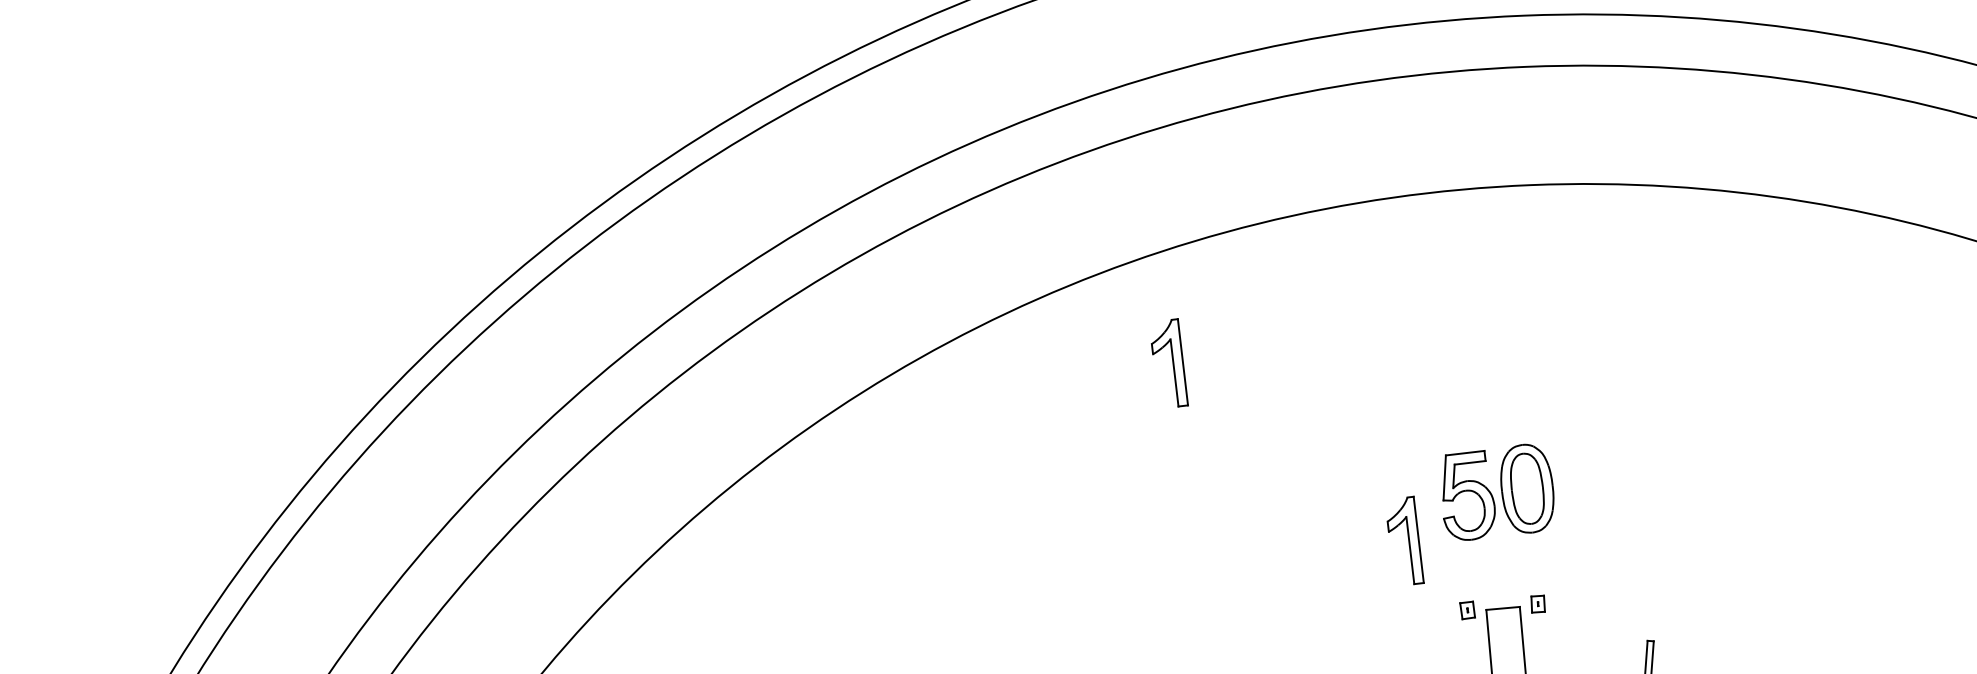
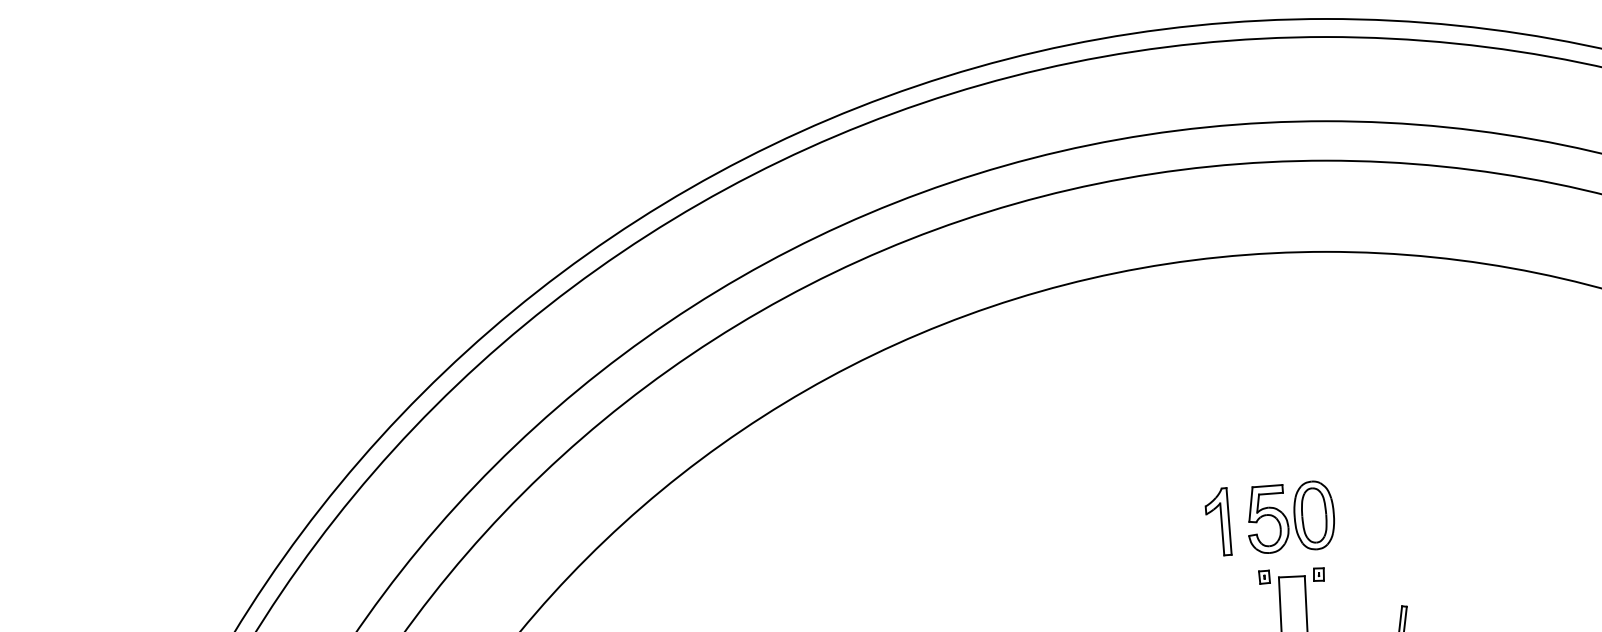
part: (1169, 362) -> (1042, 377), removed
part: (1497, 491) -> (1291, 516), moved

